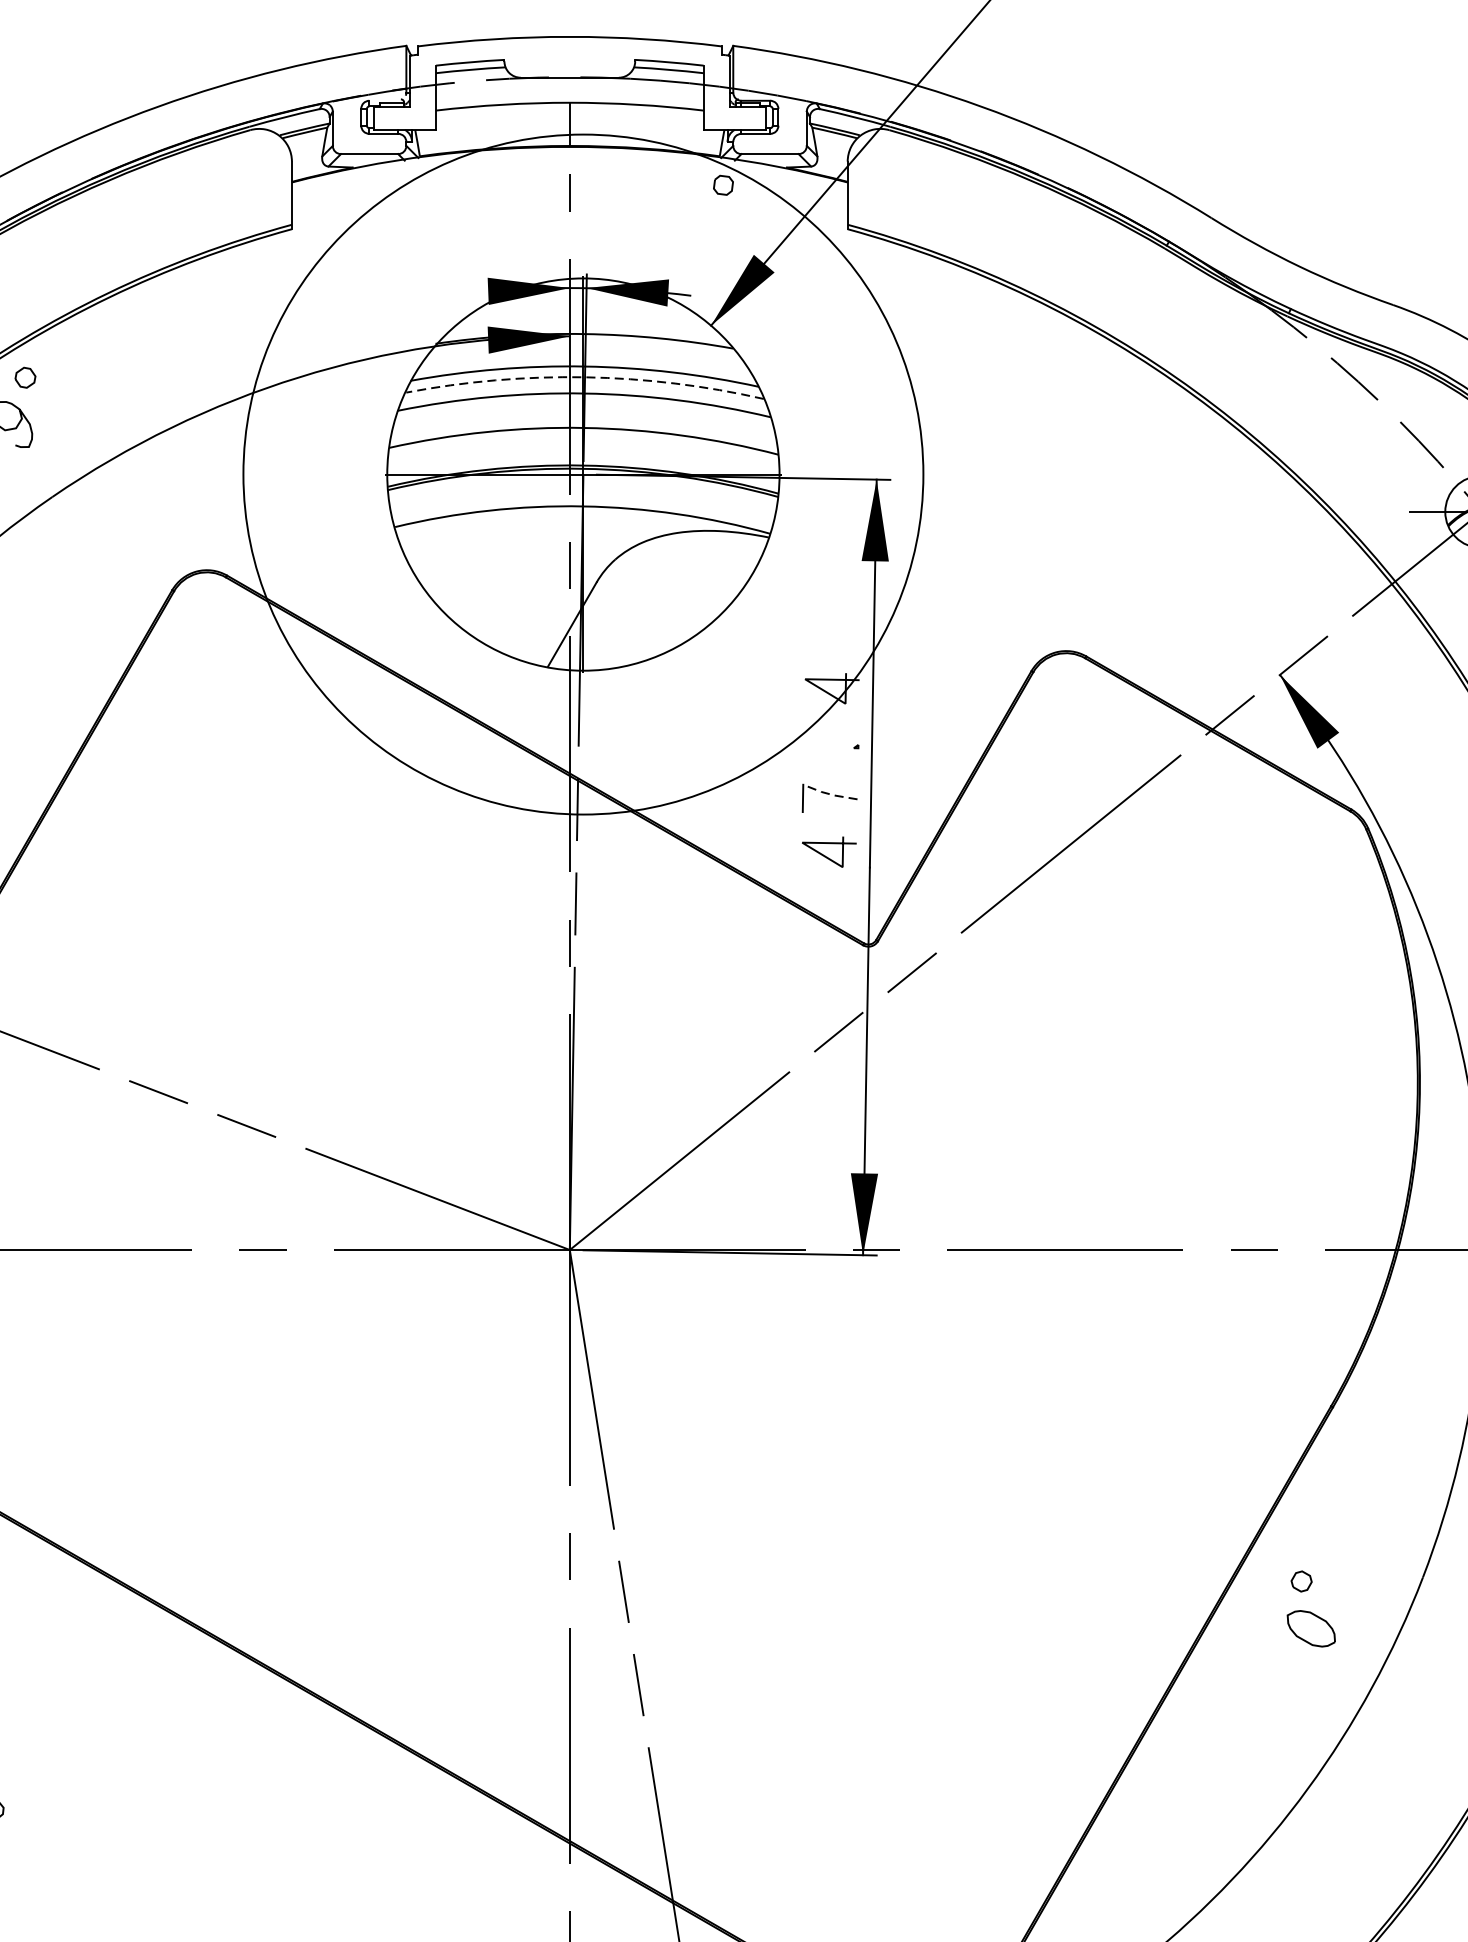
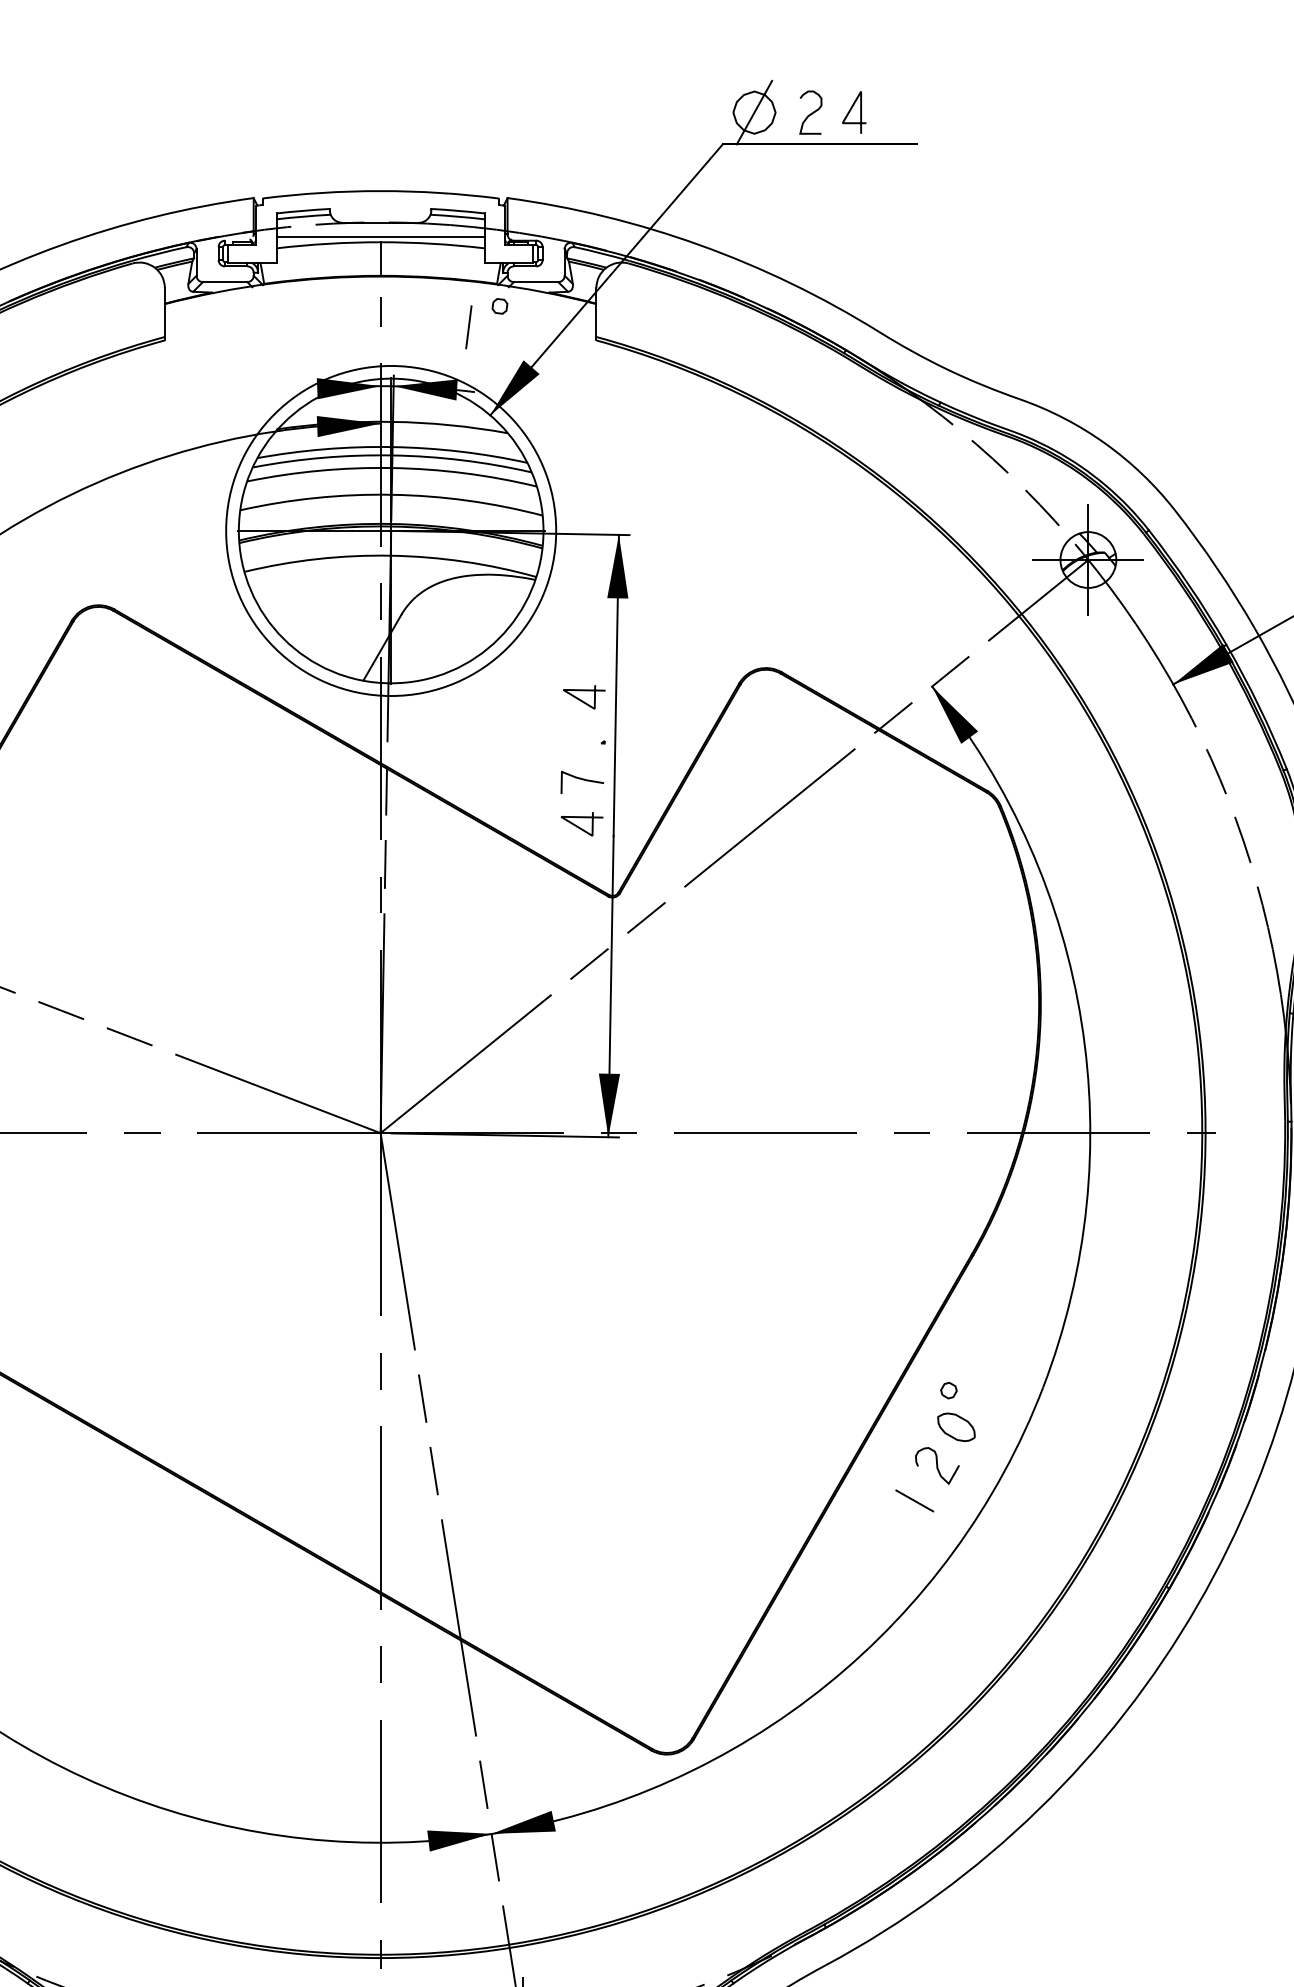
line: (569, 96) -> (380, 237), added
line: (682, 212) -> (468, 327), added
arc: (585, 377) -> (392, 455), dashed -> solid
circle: (583, 473) -> (391, 530), size x0.62
line: (828, 793) -> (581, 778), dashed -> solid
curve: (1286, 1677) -> (937, 1465), added
line: (1257, 1723) -> (914, 1500), added

